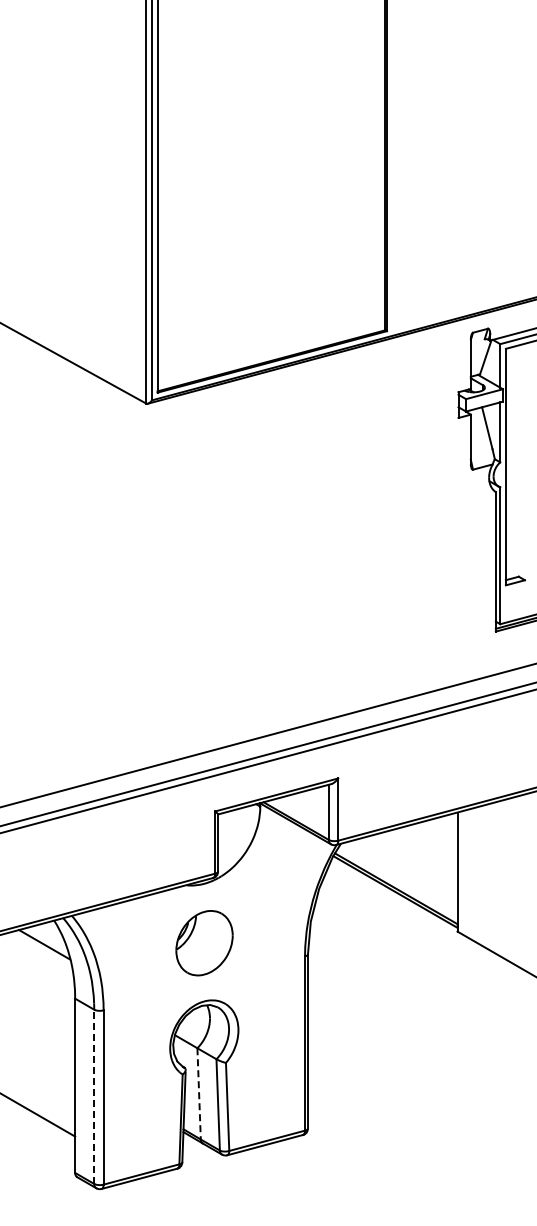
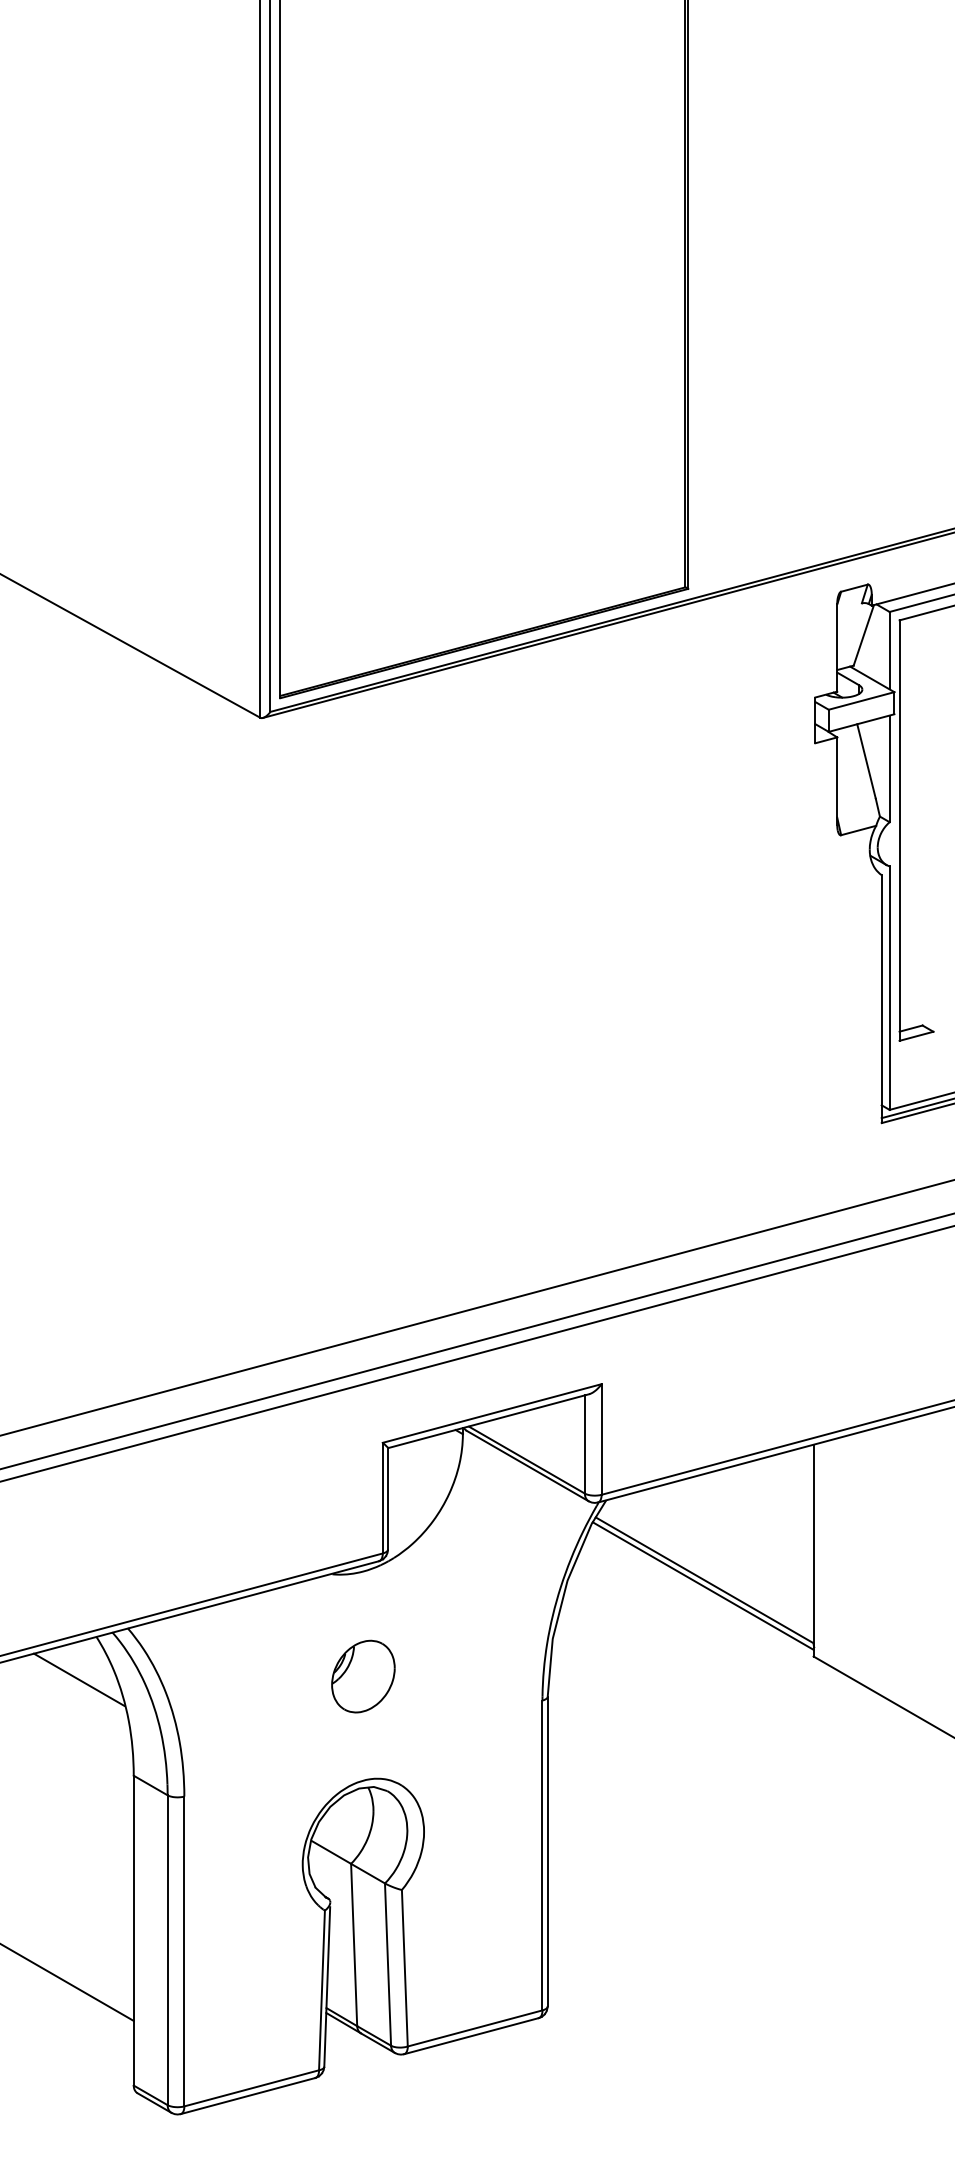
part: (203, 942) -> (361, 1675), size x0.62
line: (199, 1093) -> (354, 1944), dashed -> solid
line: (94, 1096) -> (168, 1949), dashed -> solid

